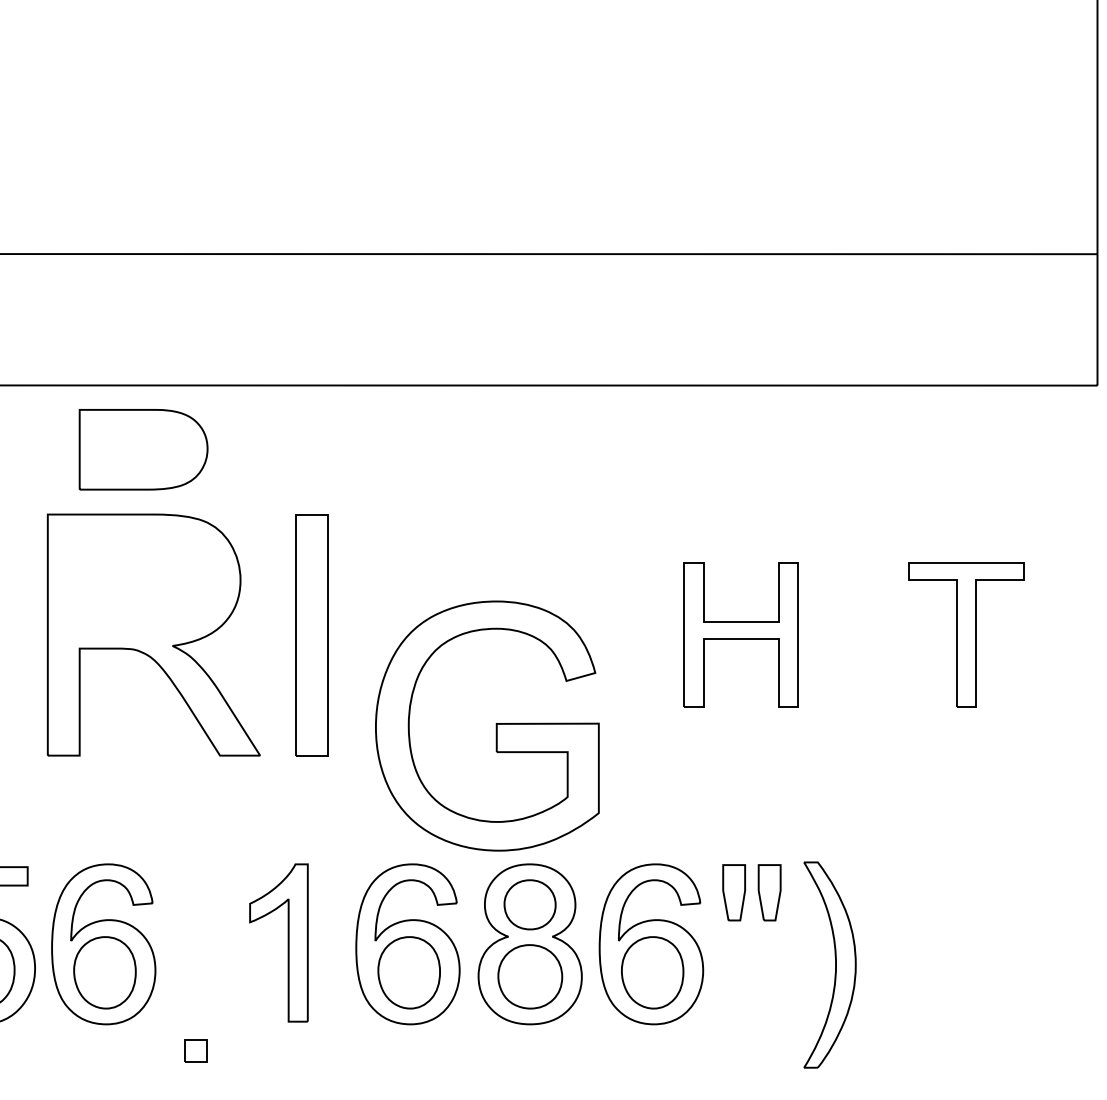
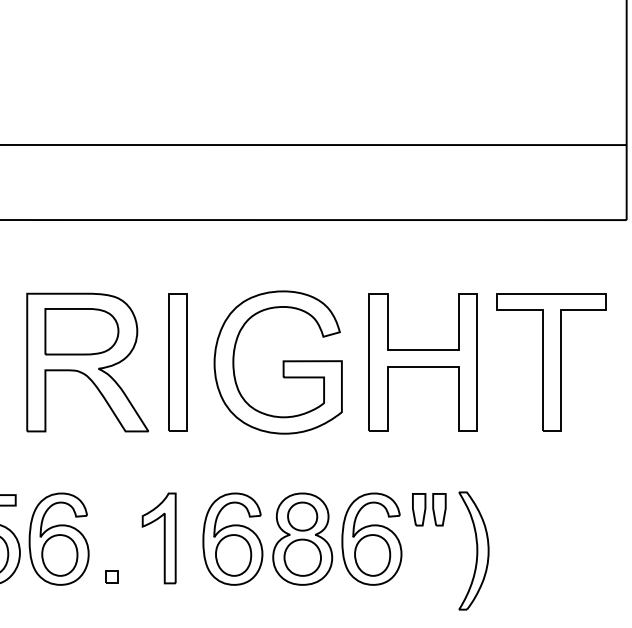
part: (142, 449) -> (81, 331), moved
part: (739, 634) -> (422, 362), size x1.67
part: (965, 634) -> (551, 362), size x1.67
part: (486, 725) -> (277, 362), moved
part: (195, 1049) -> (111, 576), moved

